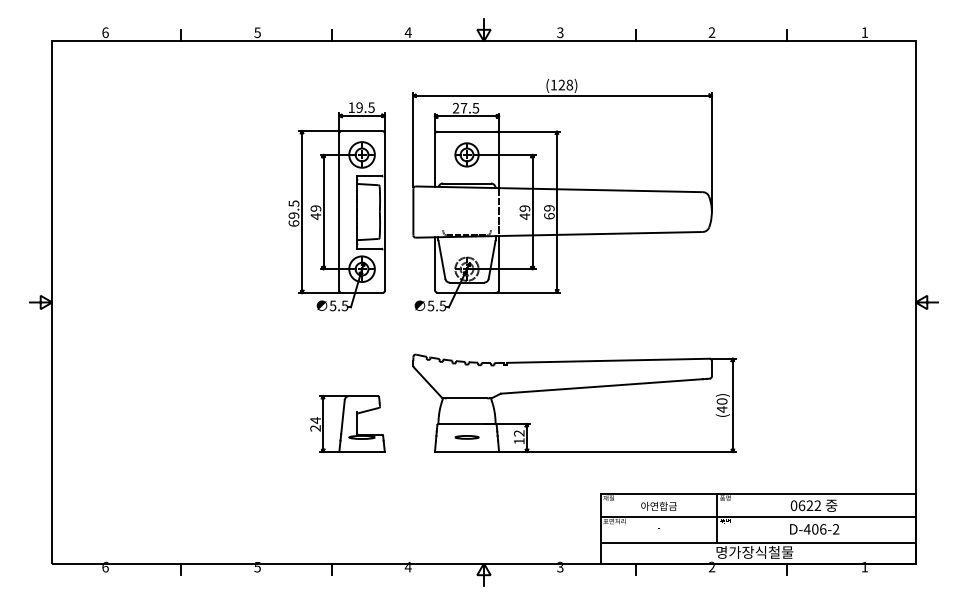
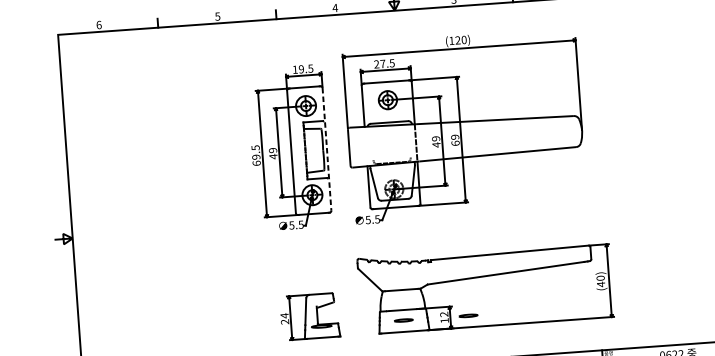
text: (569, 85) -> (463, 40), (128) -> (120)
line: (384, 212) -> (326, 149), solid -> dashed
line: (549, 436) -> (467, 315), added

